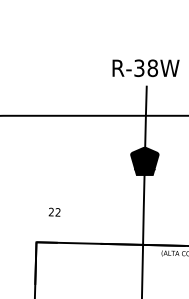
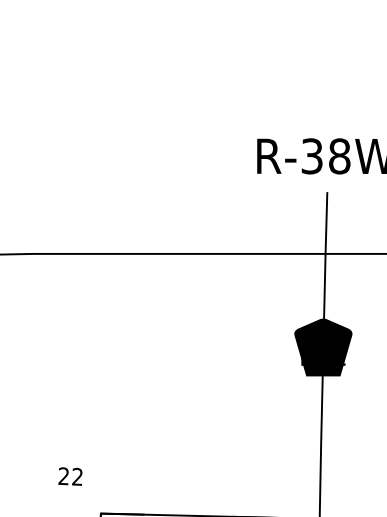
text: (54, 211) -> (70, 475), moved

